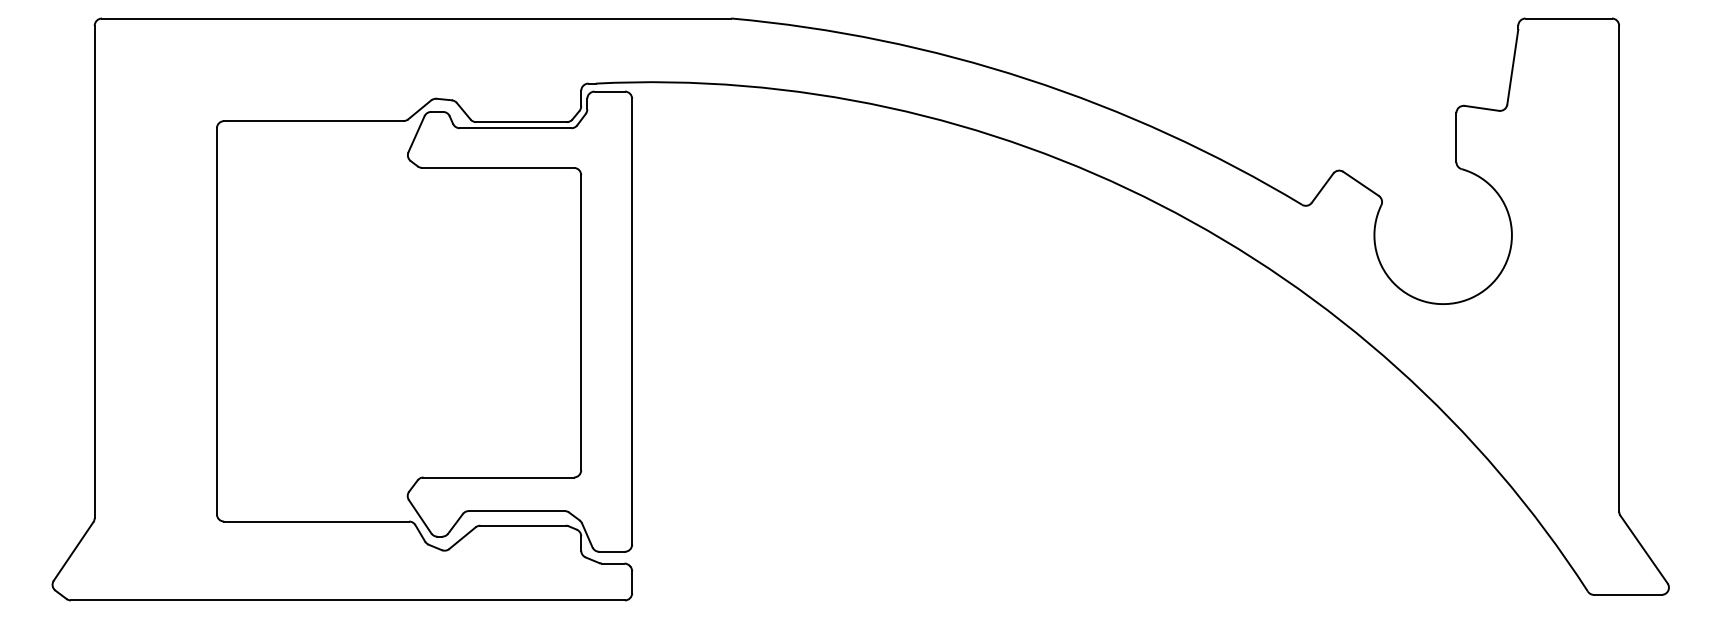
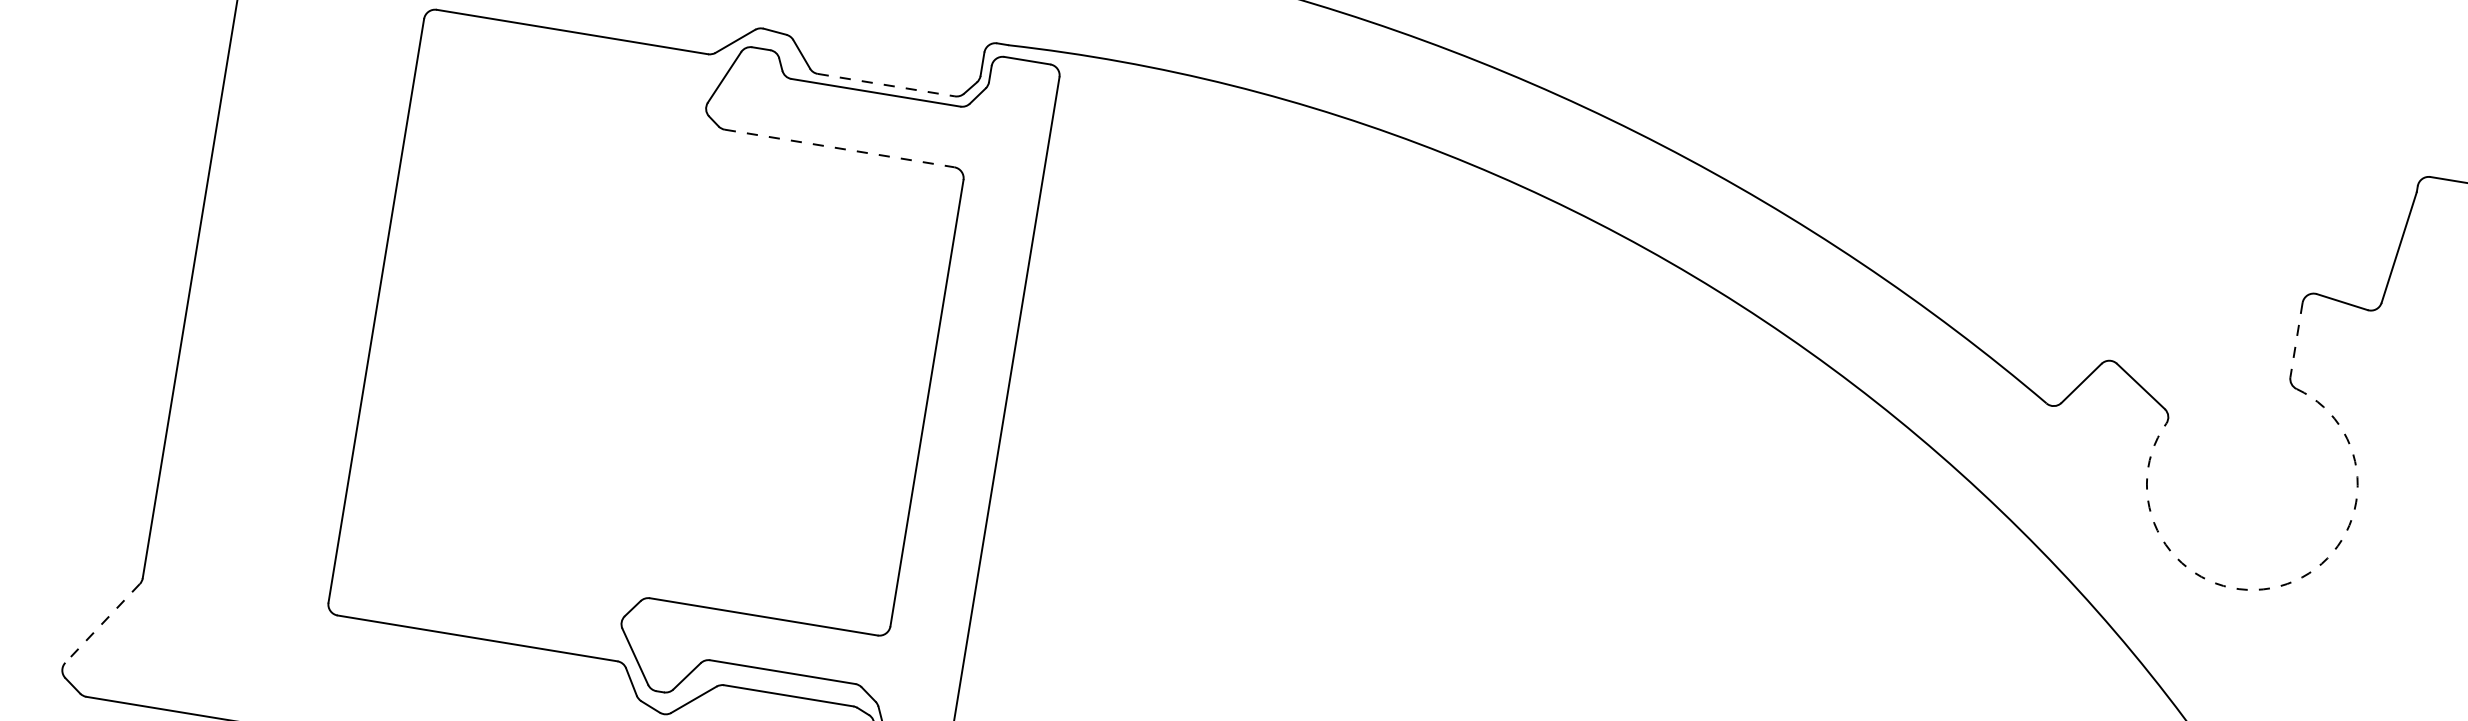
line: (522, 122) -> (887, 85), solid -> dashed
line: (1456, 137) -> (2296, 339), solid -> dashed
line: (498, 167) -> (840, 147), solid -> dashed
arc: (1471, 298) -> (2279, 587), solid -> dashed
line: (73, 551) -> (102, 623), solid -> dashed

